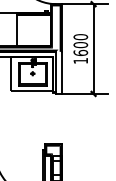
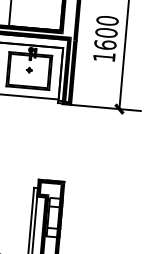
fill: (58, 71) -> (68, 70), added

